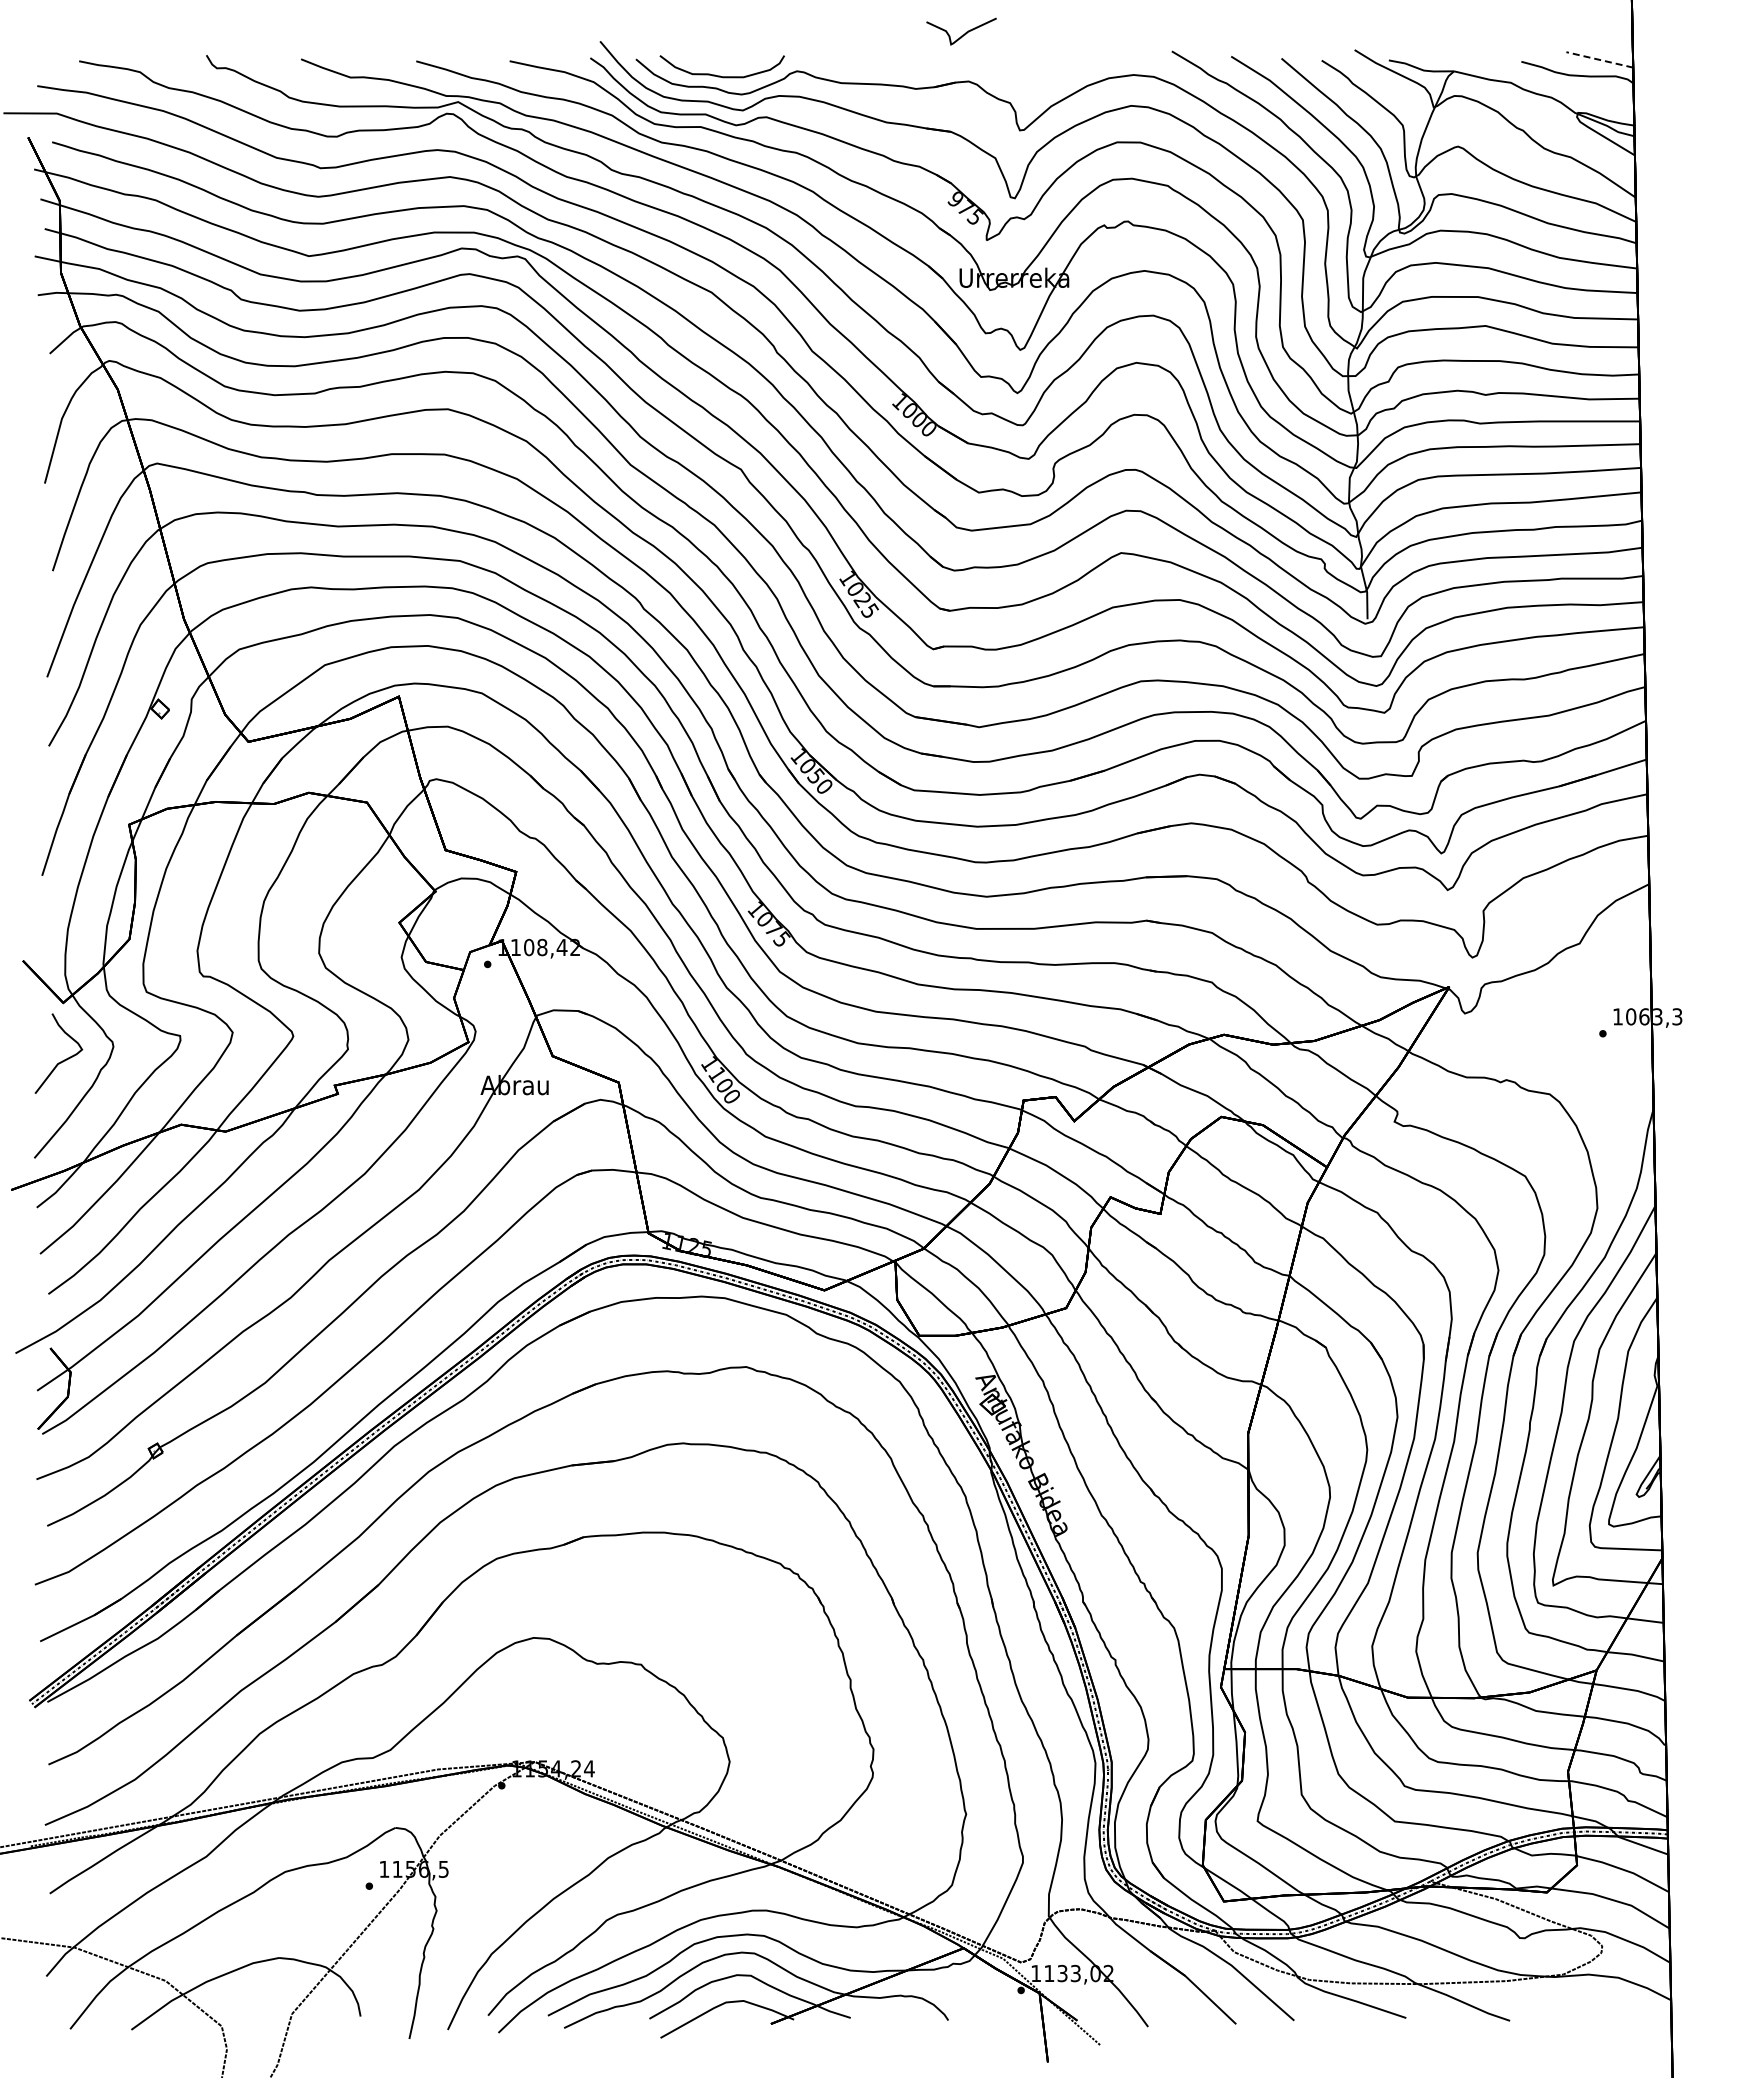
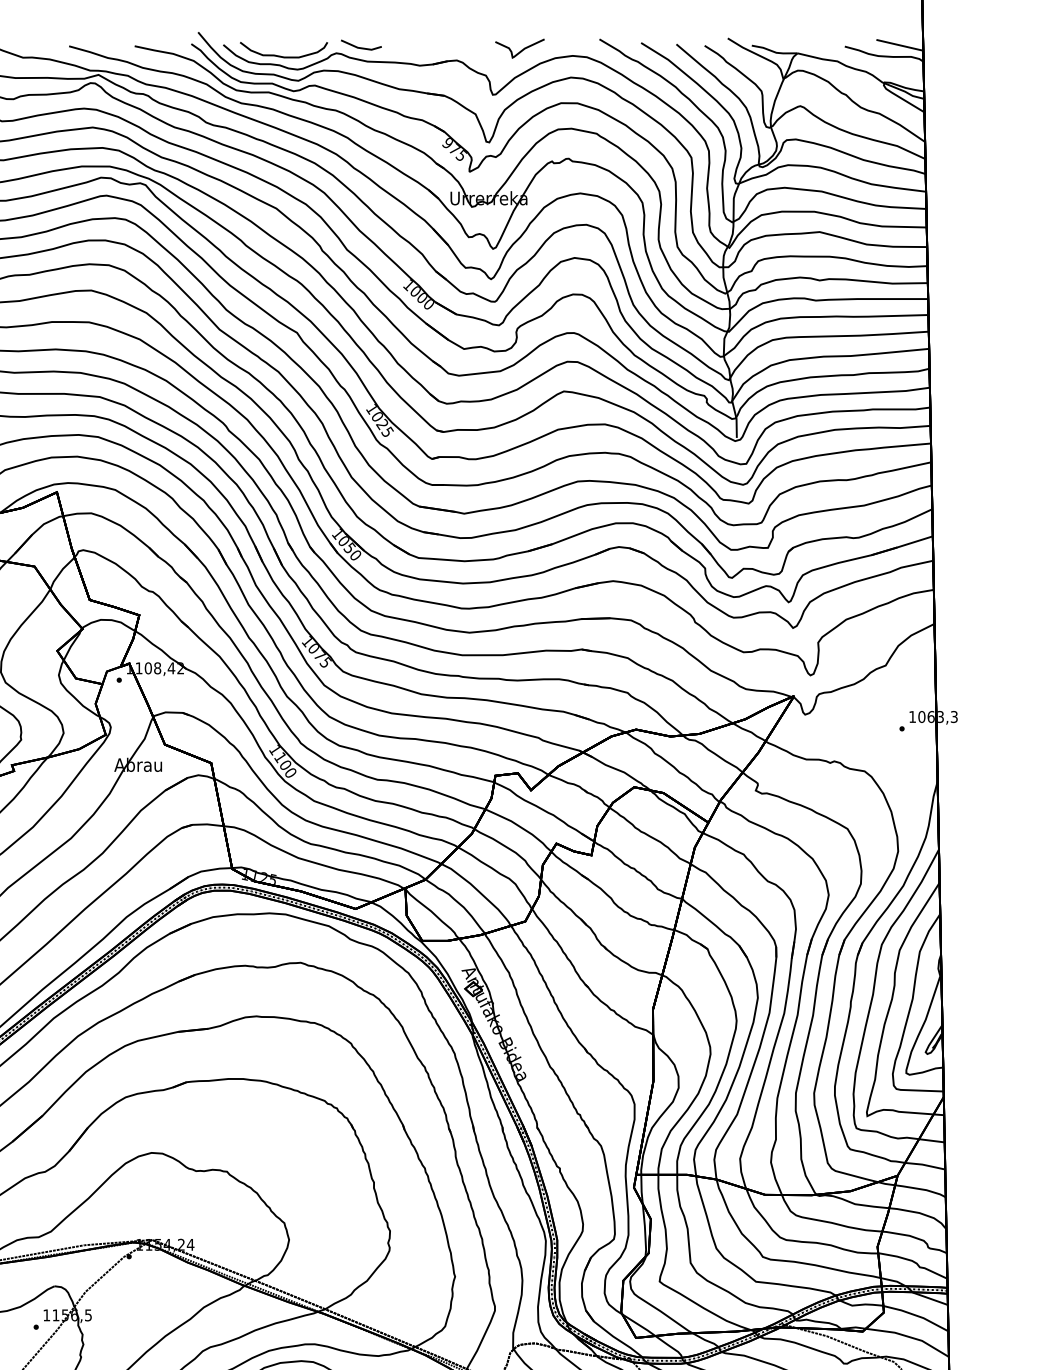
curve: (964, 33) -> (522, 49), moved
line: (1599, 59) -> (899, 45), dashed -> solid
line: (830, 62) -> (359, 47), added

